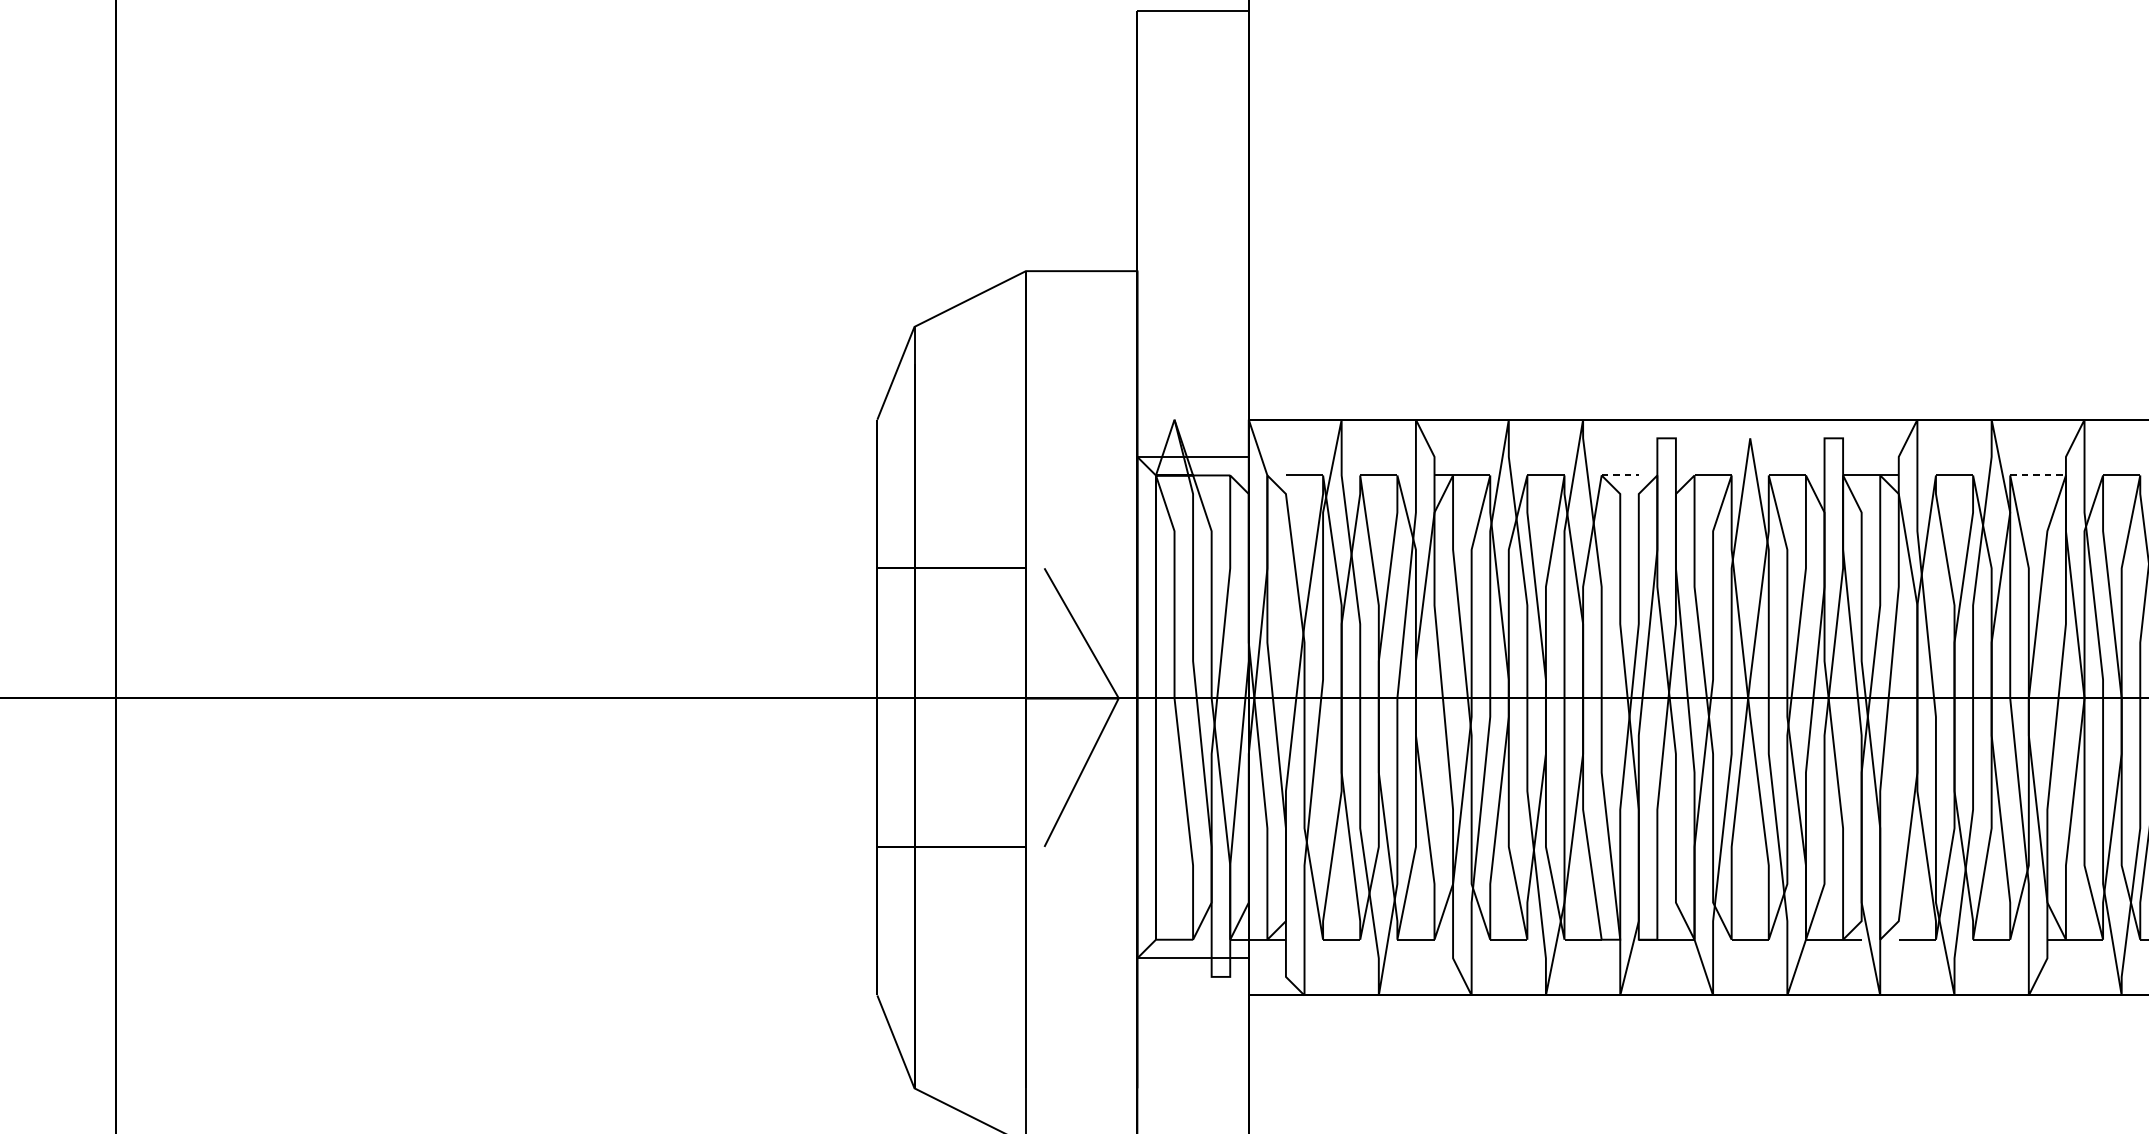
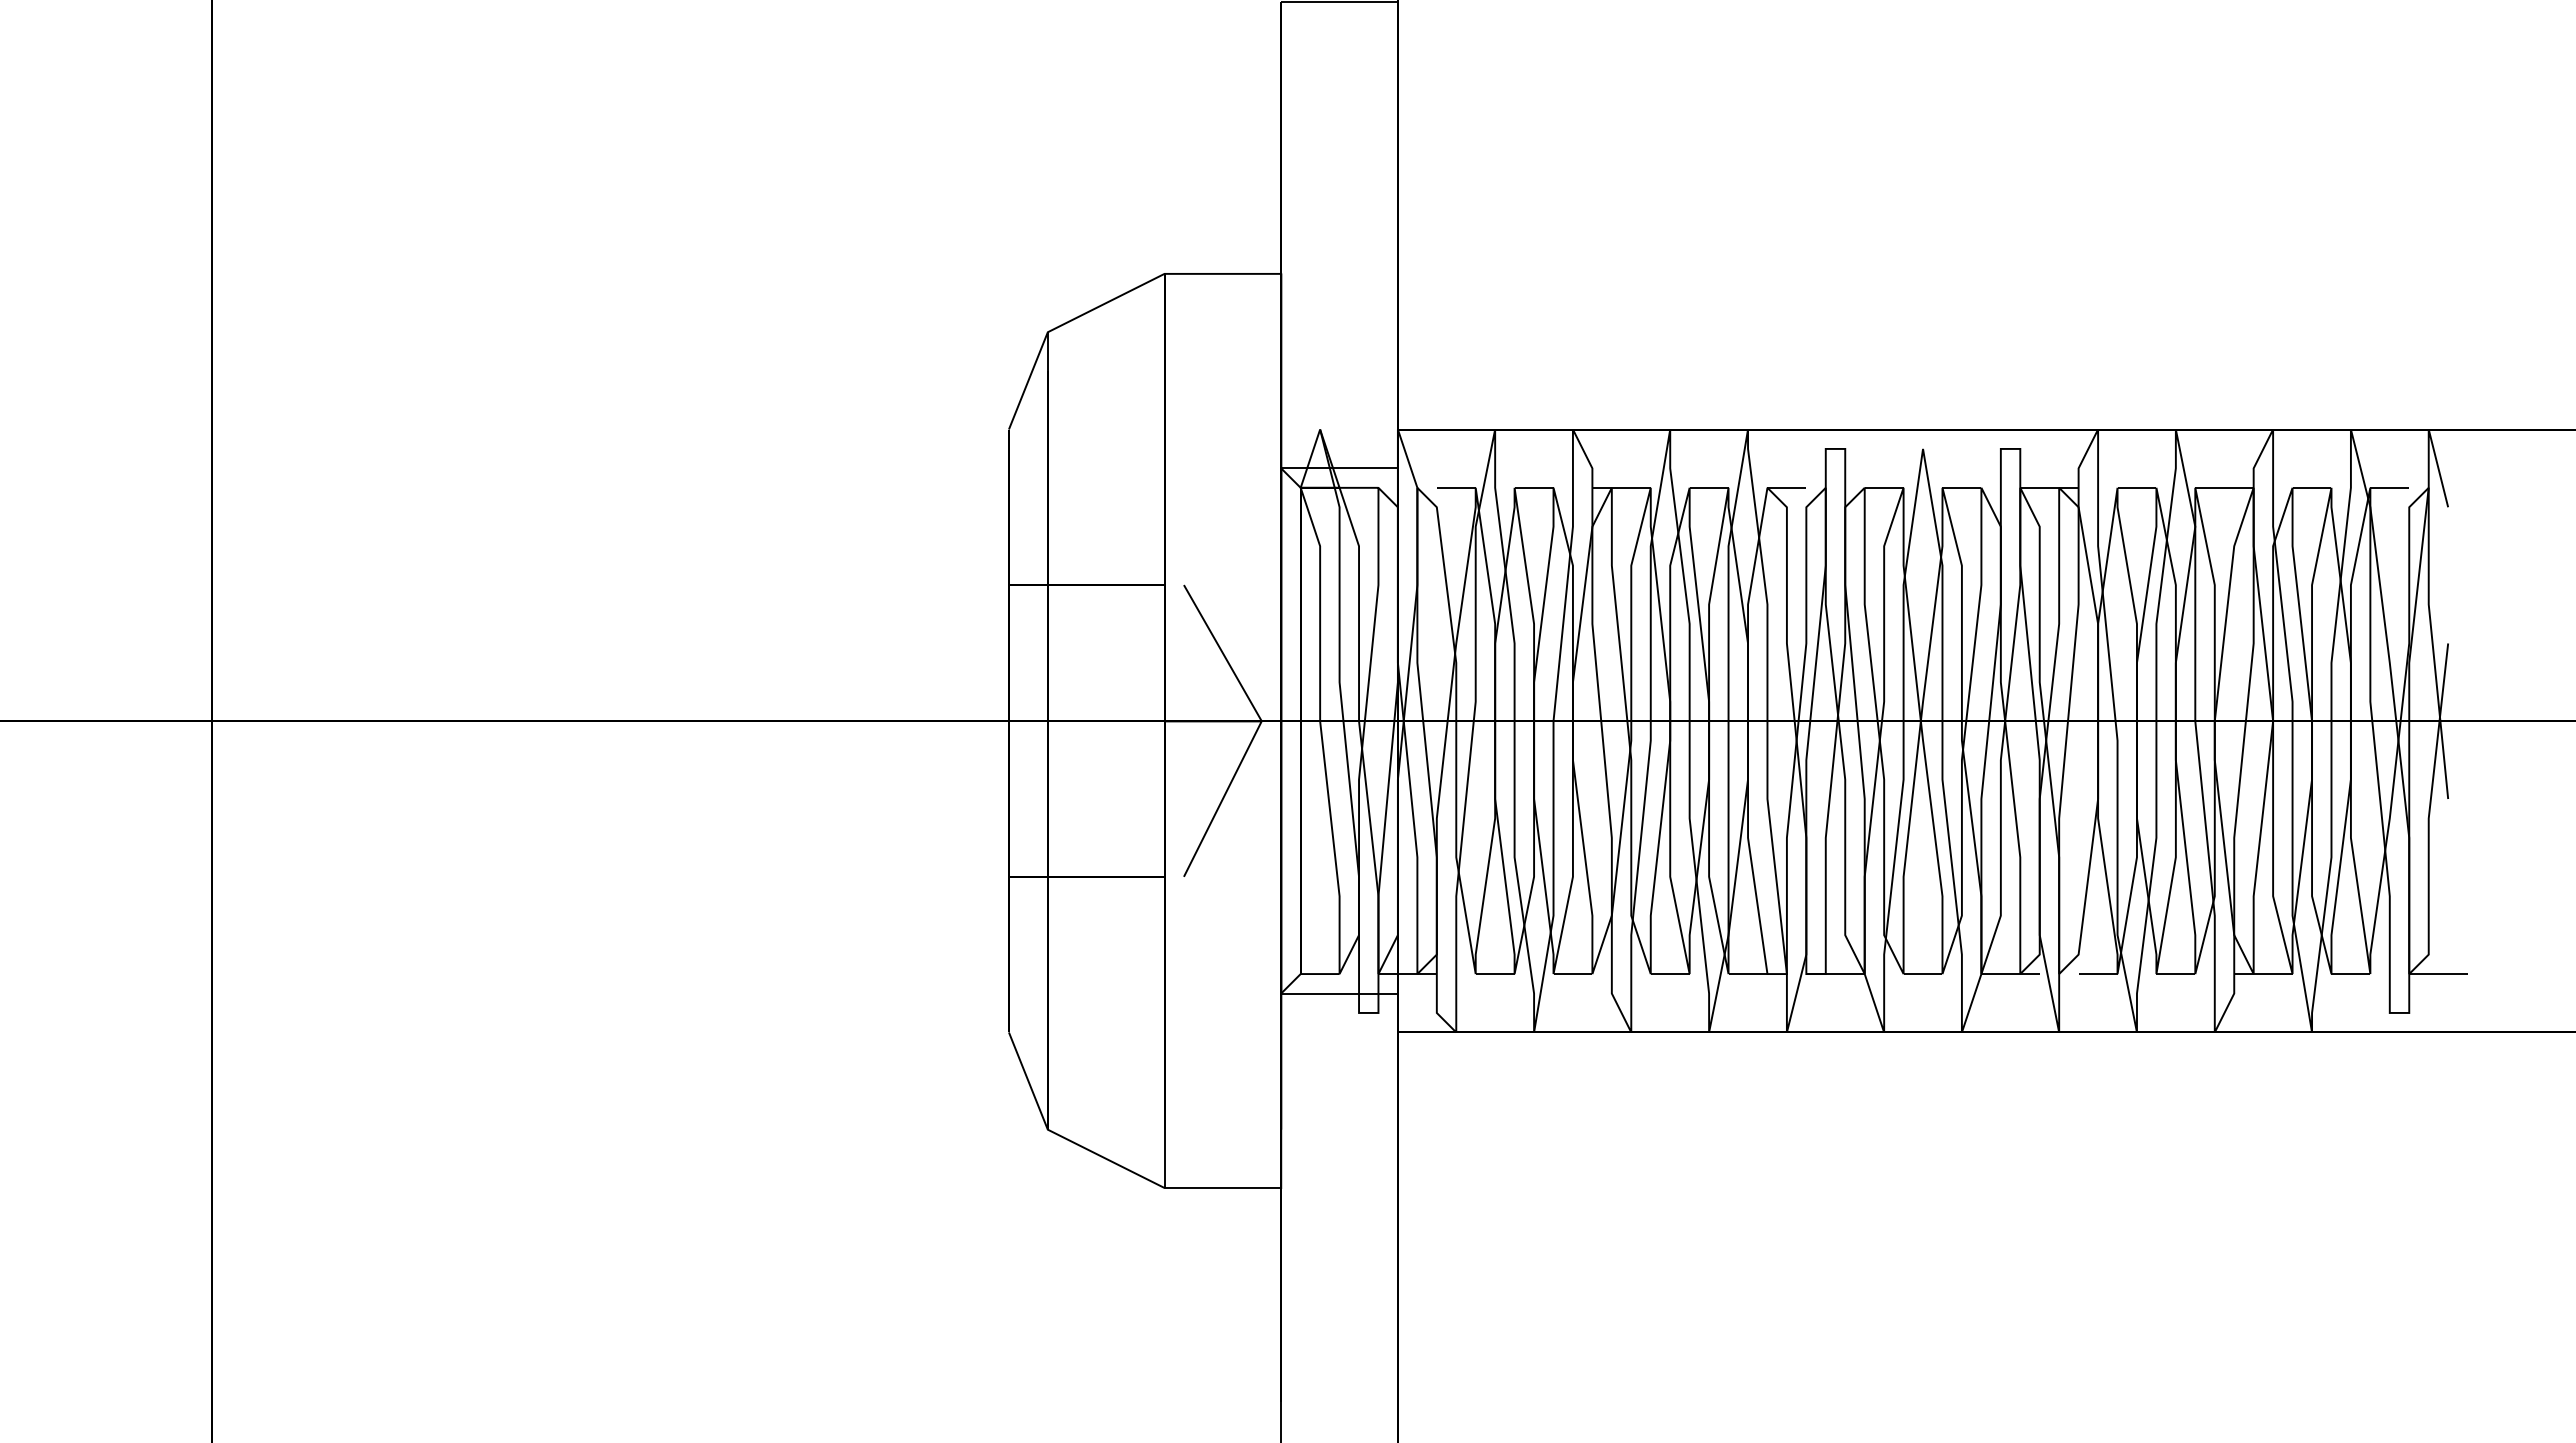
line: (1620, 475) -> (1787, 487), dashed -> solid
line: (2038, 475) -> (2224, 487), dashed -> solid

